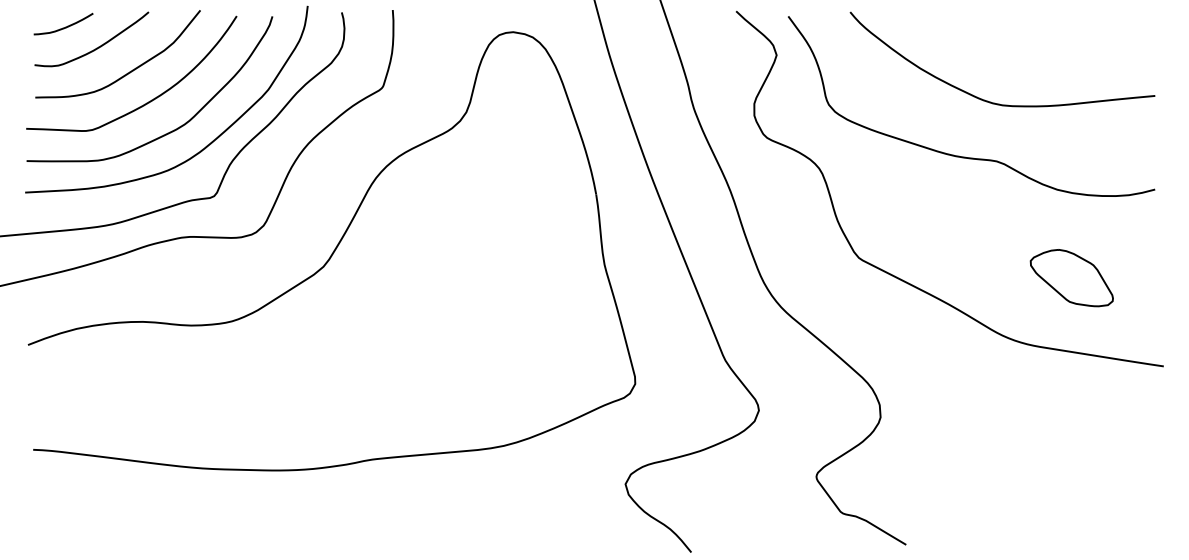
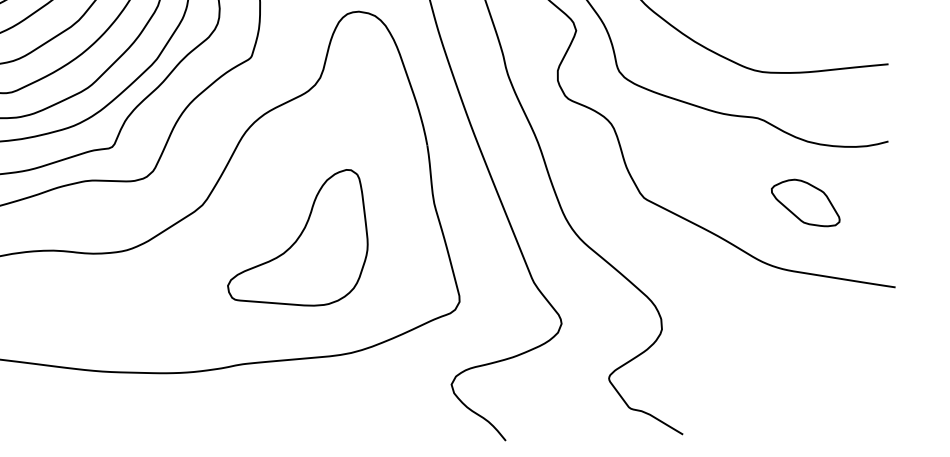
part: (1071, 278) -> (805, 203), moved
part: (438, 306) -> (297, 237), added

